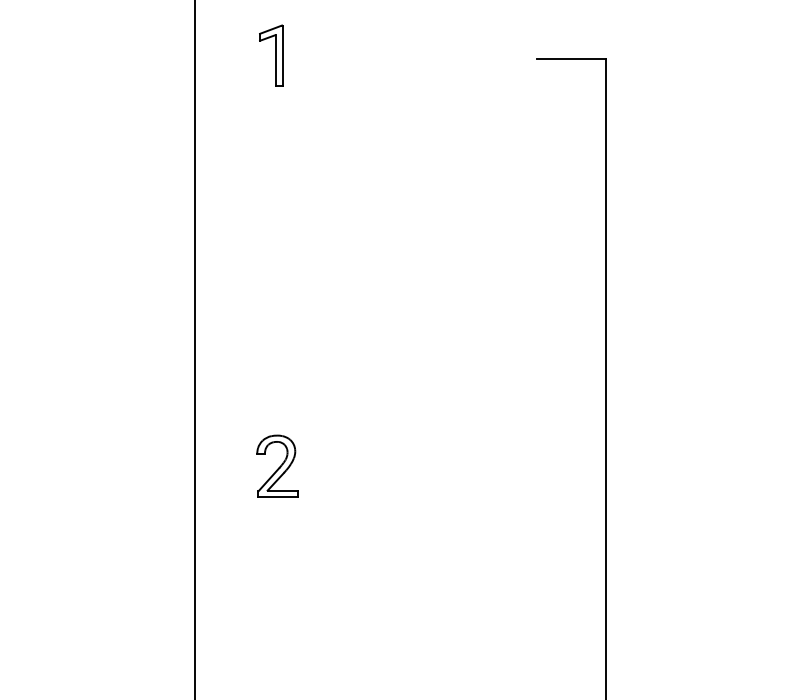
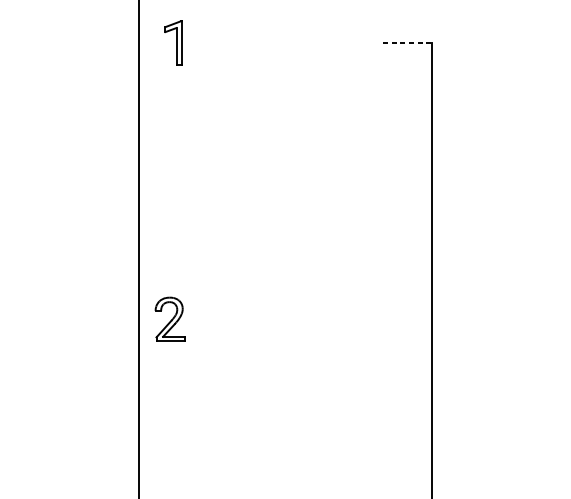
part: (271, 55) -> (173, 42), moved
line: (572, 59) -> (408, 42), solid -> dashed
part: (277, 465) -> (170, 318), moved

